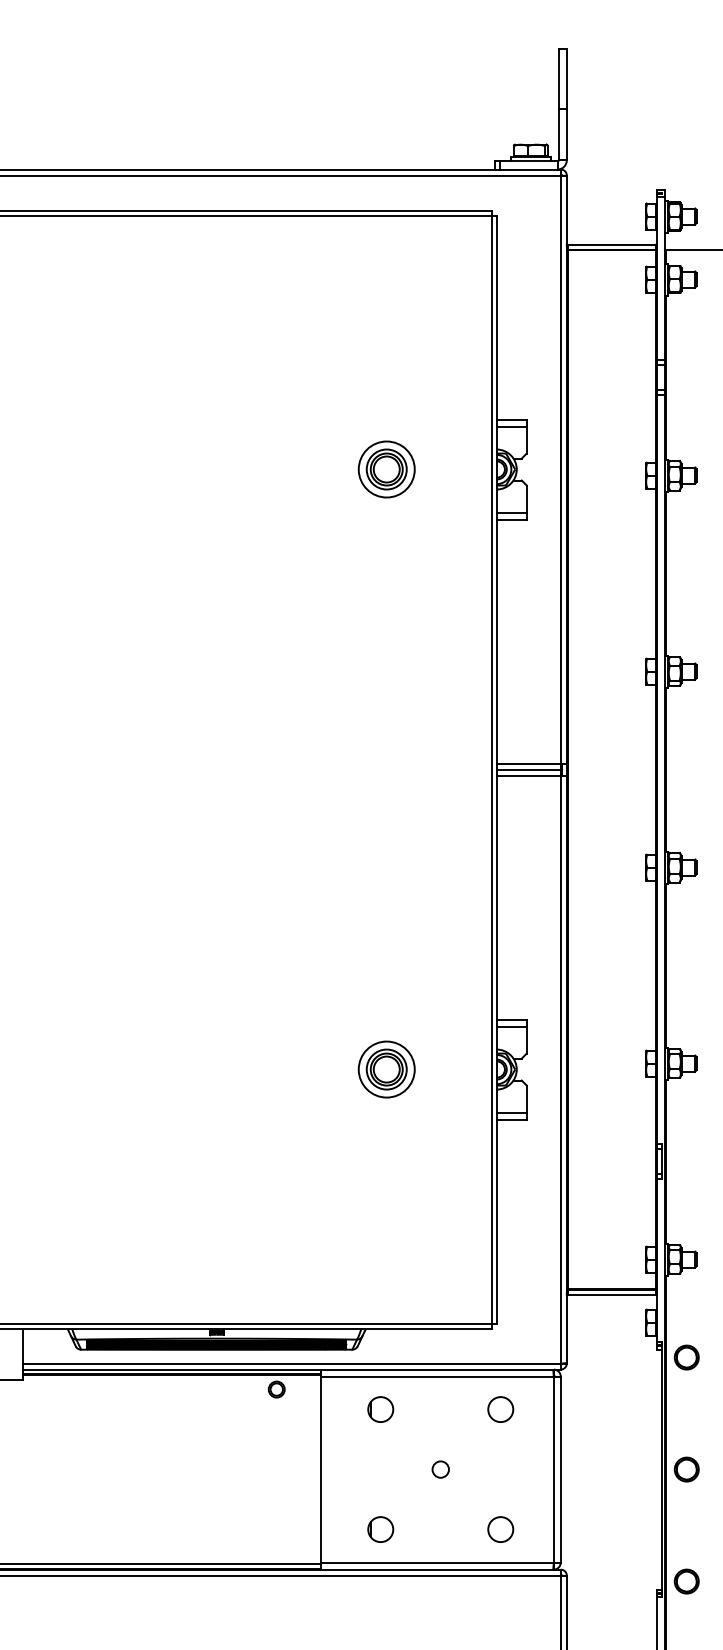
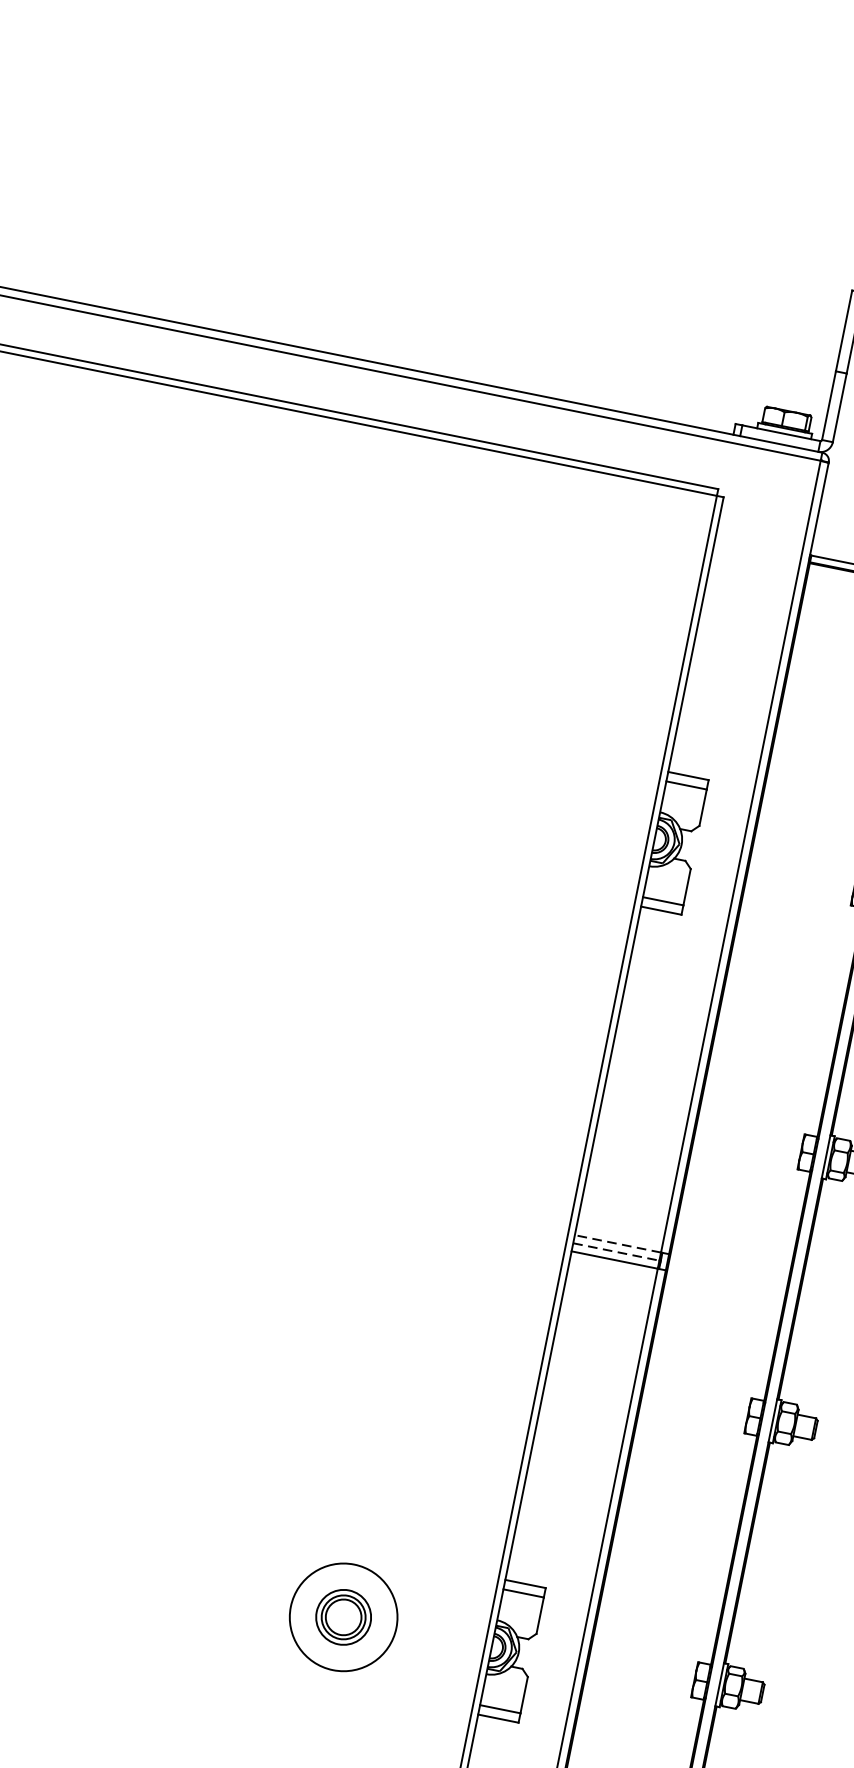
part: (386, 469) -> (506, 809), removed
line: (528, 763) -> (617, 1243), solid -> dashed
line: (529, 769) -> (617, 1252), solid -> dashed
circle: (386, 1069) -> (343, 1617), size x1.4

